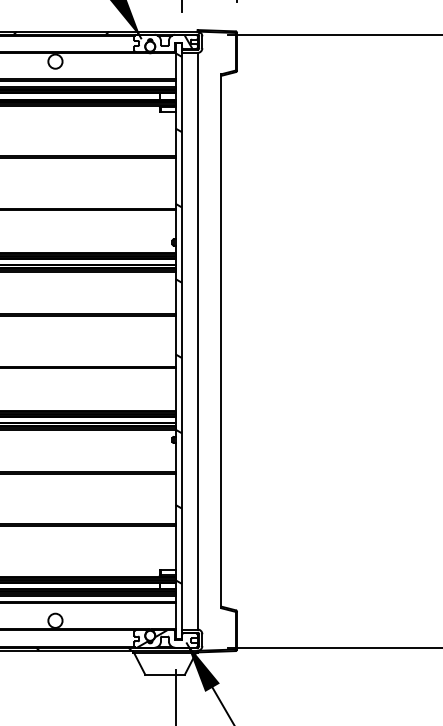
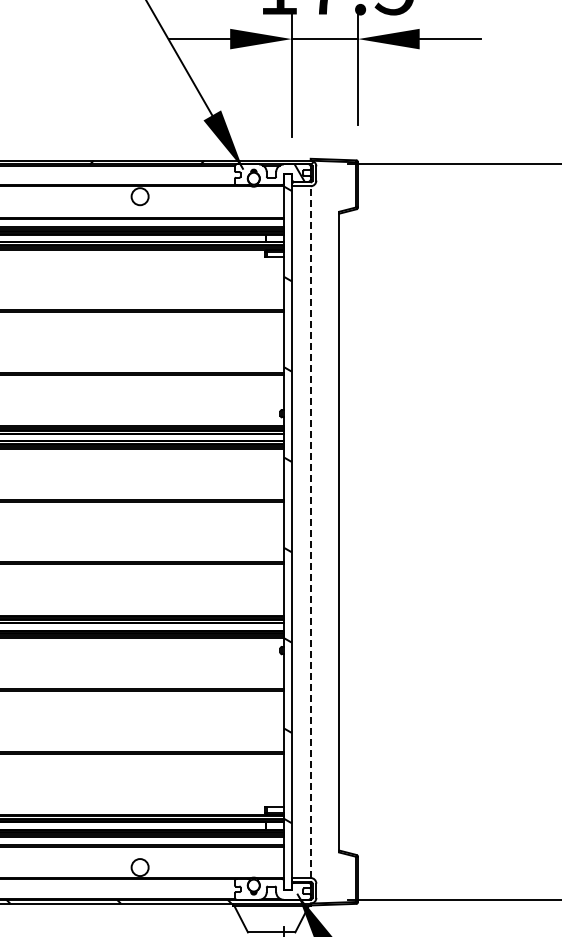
line: (197, 341) -> (310, 532), solid -> dashed
hatch: (152, 638) -> (256, 888), removed

